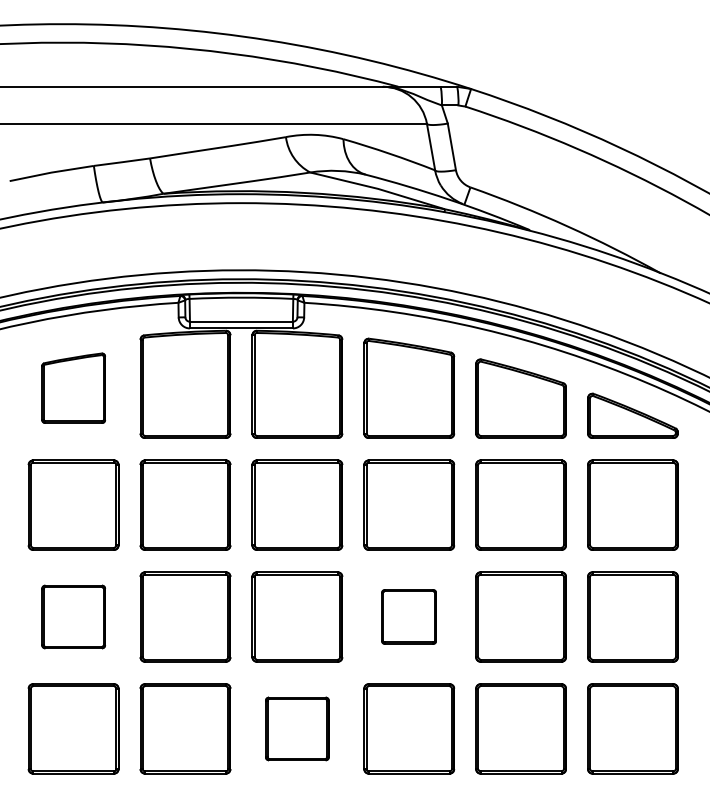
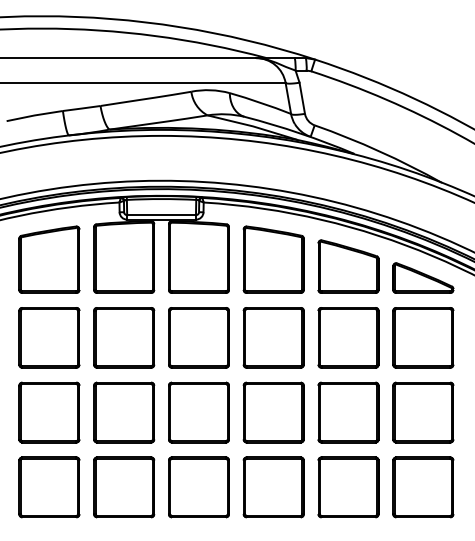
part: (73, 388) -> (49, 259), size x1.43
part: (73, 616) -> (49, 412), size x1.43
part: (408, 616) -> (273, 412), size x1.67
part: (296, 729) -> (198, 487), size x1.43

